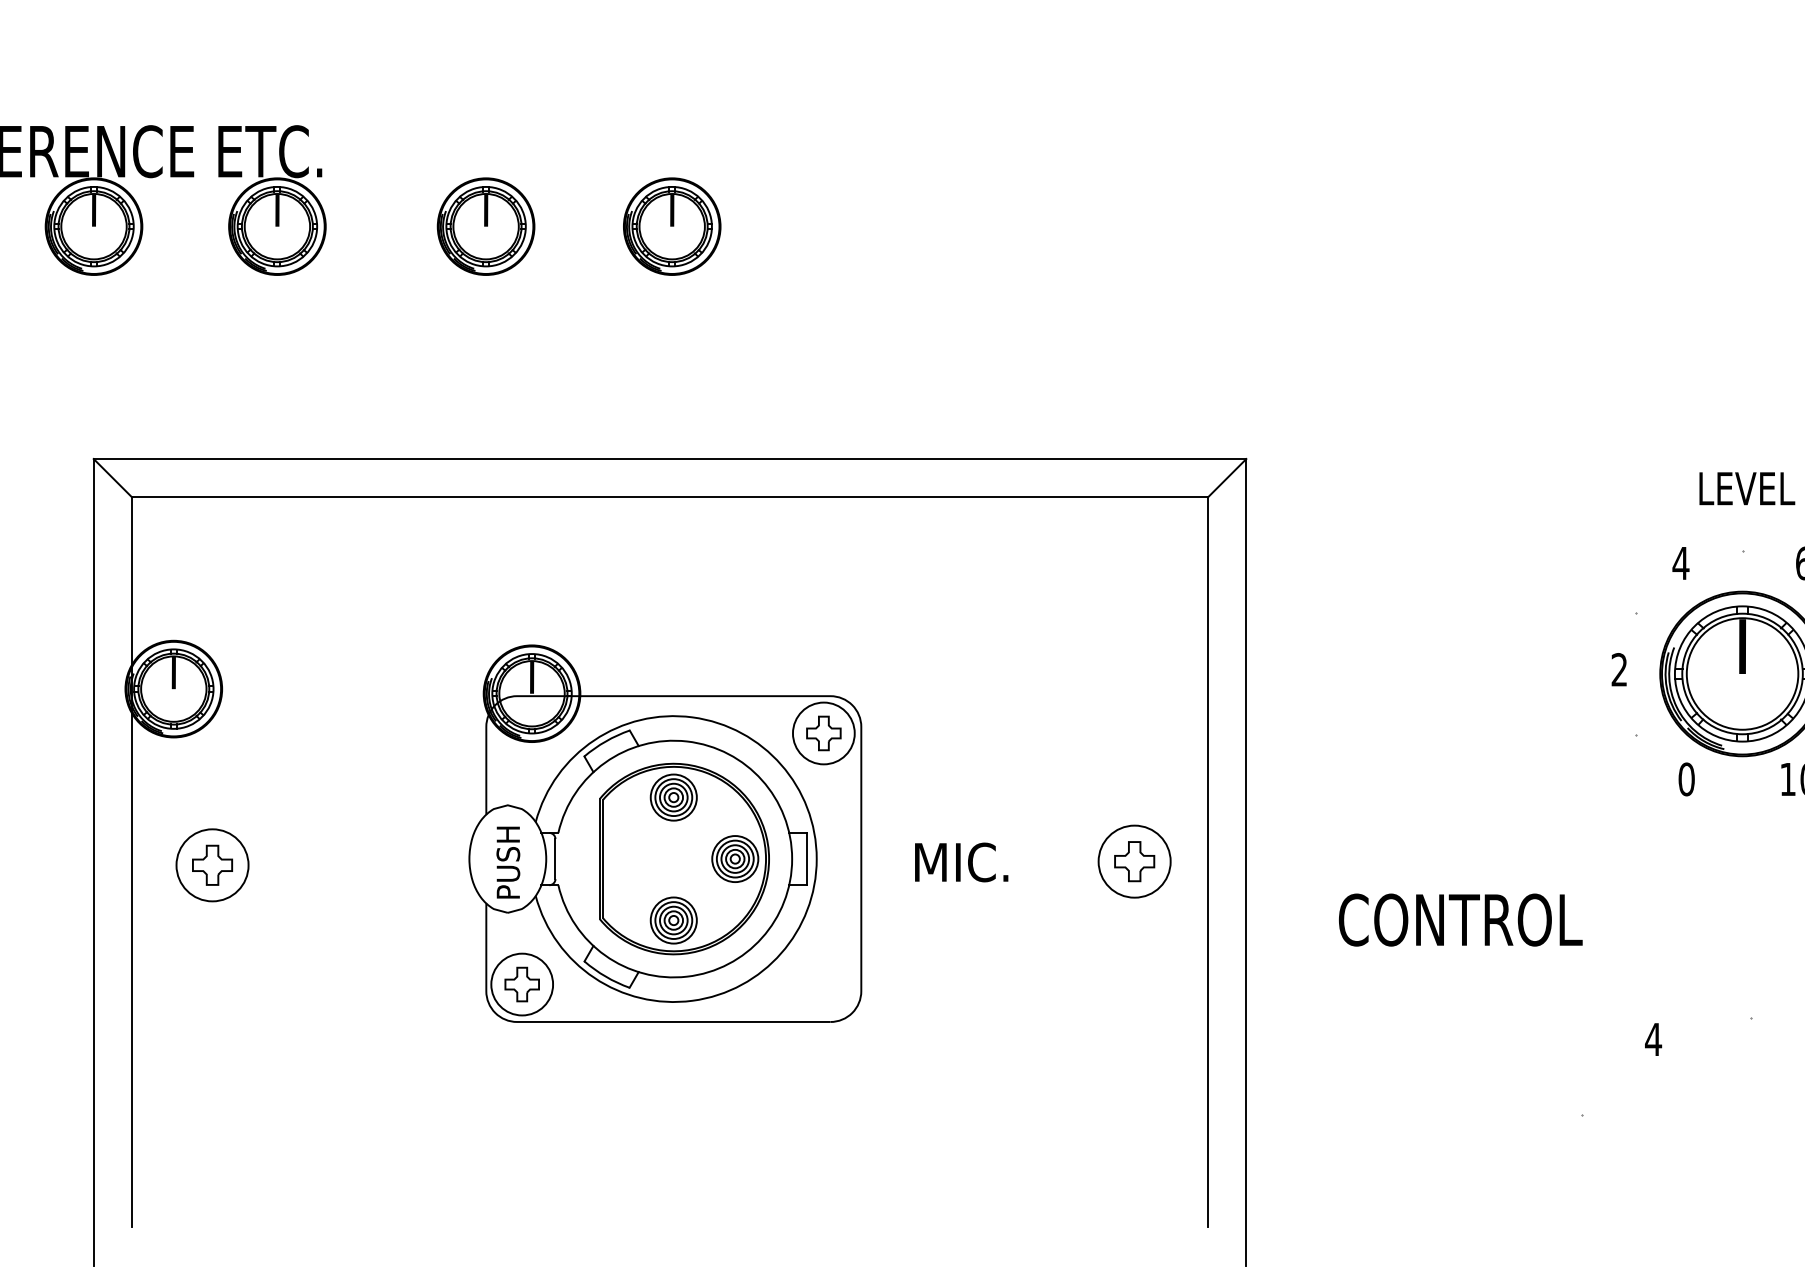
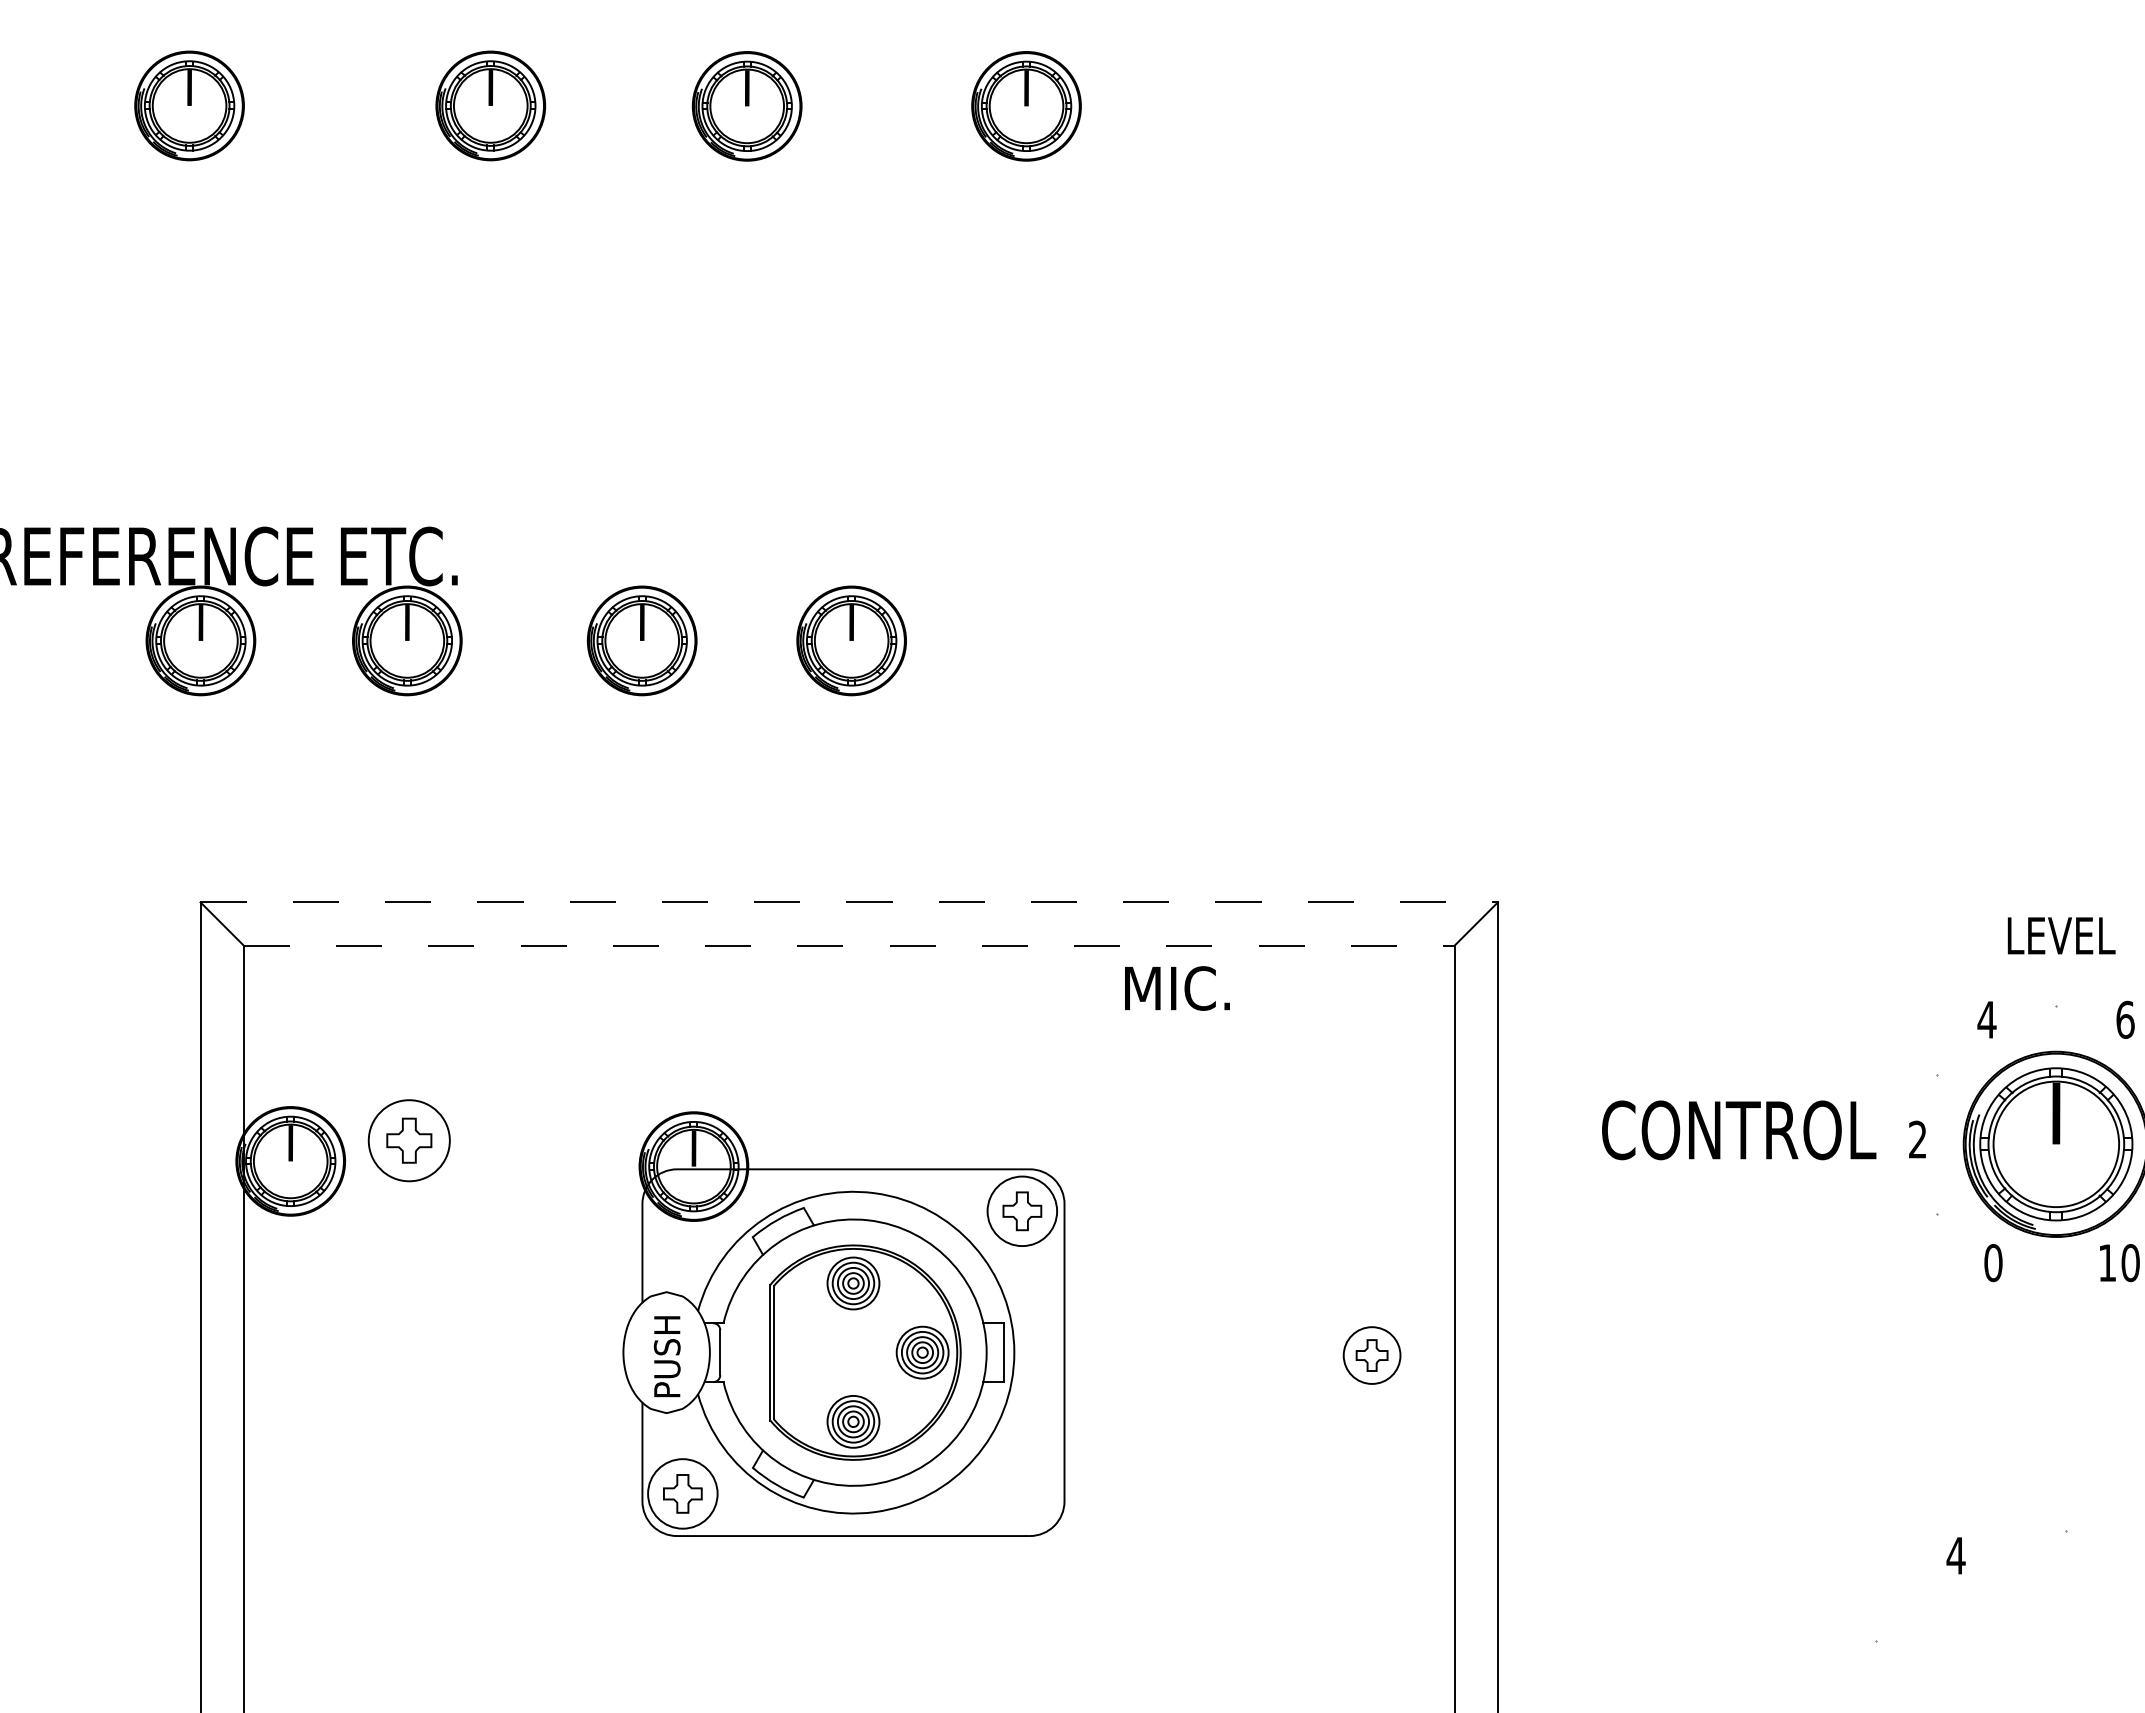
line: (670, 459) -> (849, 902), solid -> dashed
line: (670, 497) -> (849, 945), solid -> dashed
part: (1134, 861) -> (1371, 1355), size x0.7
text: (961, 862) -> (1177, 988), moved
part: (211, 865) -> (408, 1140), moved
text: (1461, 920) -> (1739, 1130), moved

